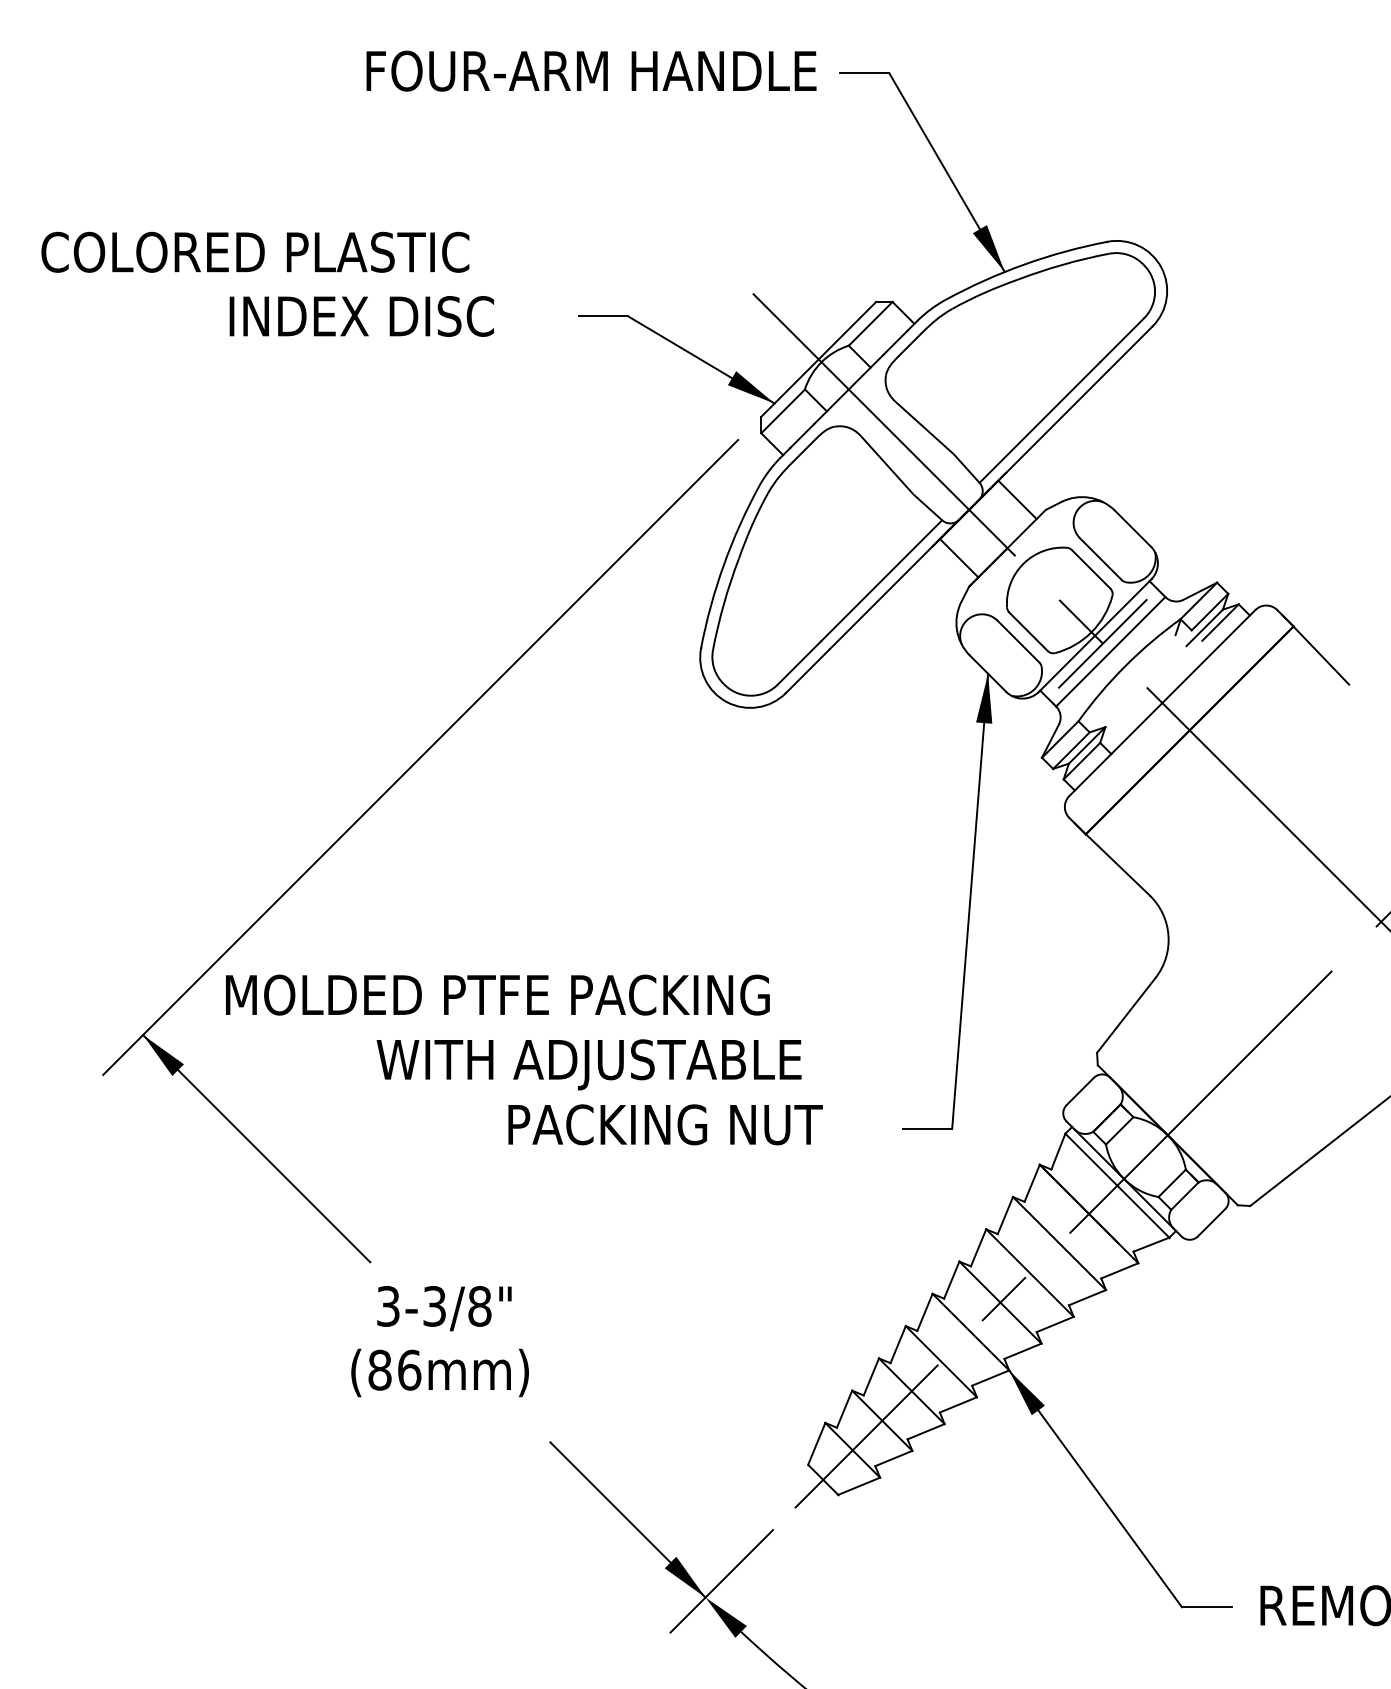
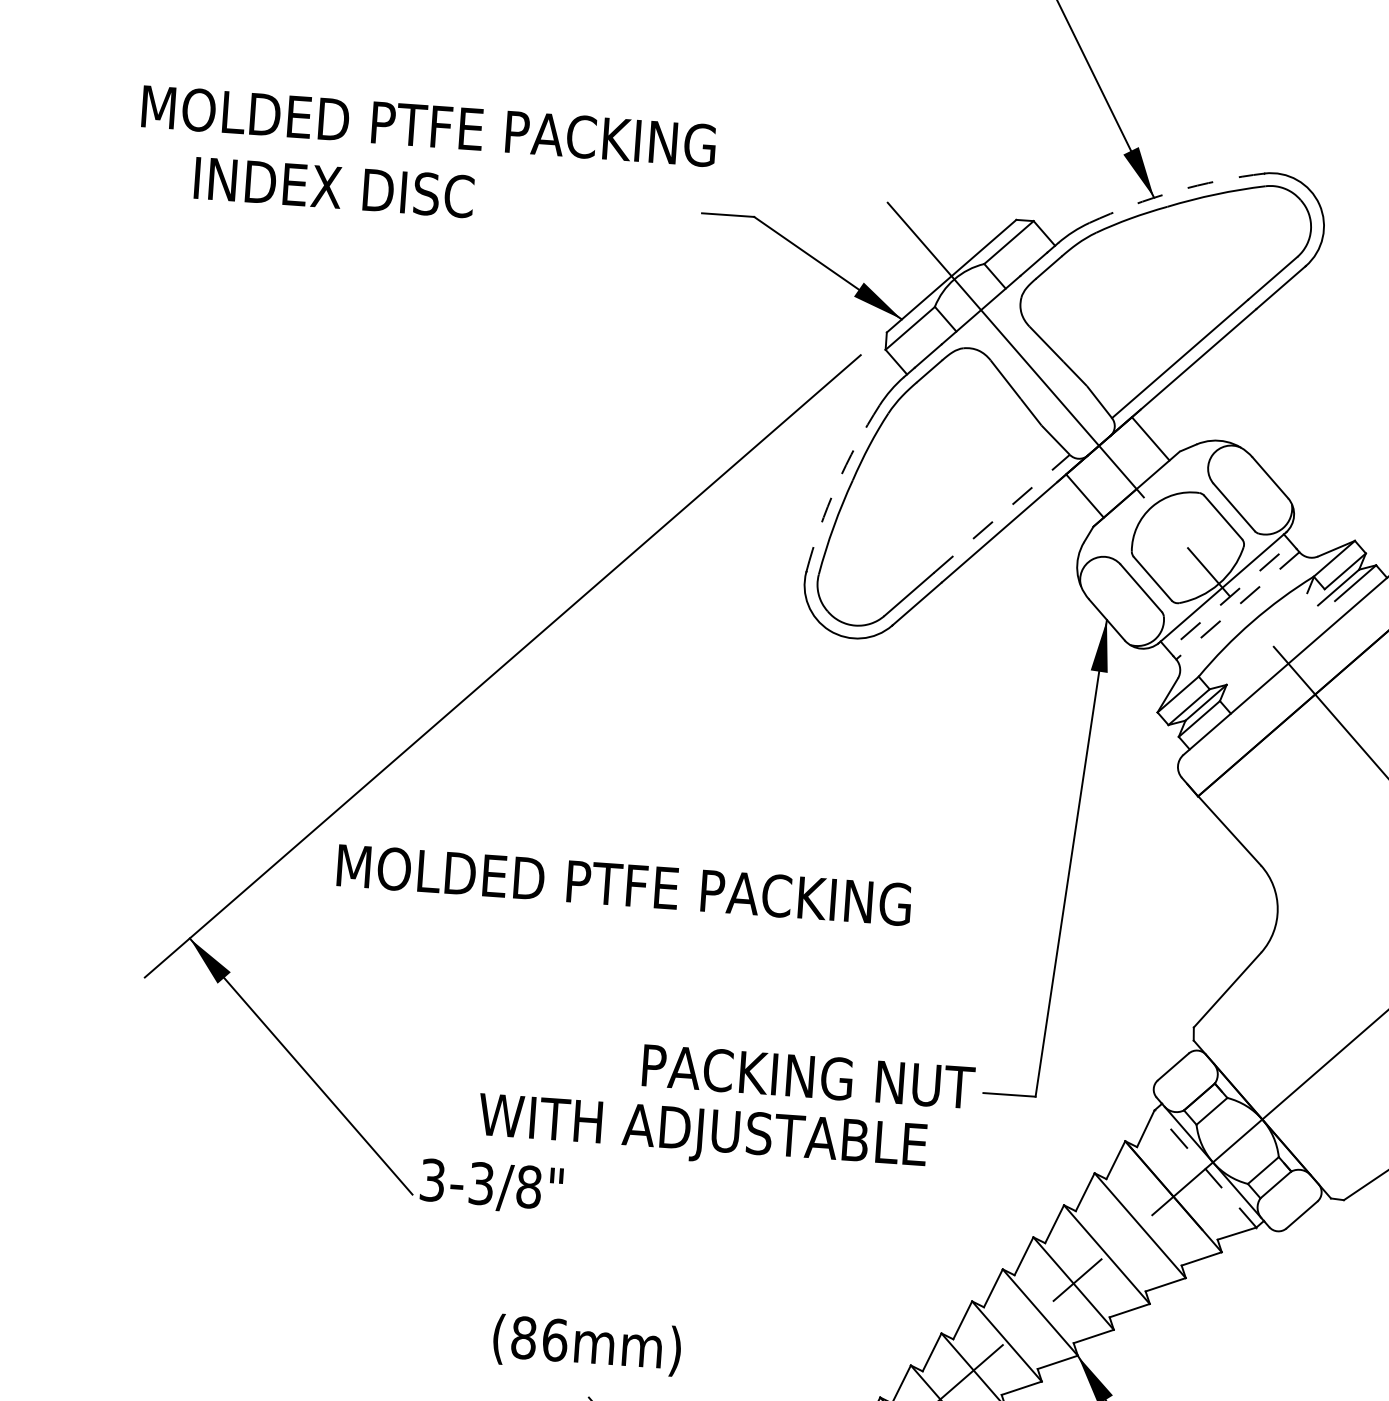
text: (314, 251) -> (428, 125), COLORED PLASTIC -> MOLDED PTFE PACKING
arc: (1024, 264) -> (1175, 191), solid -> dashed
text: (361, 316) -> (333, 187), moved
arc: (723, 564) -> (836, 485), solid -> dashed
line: (882, 580) -> (1002, 513), solid -> dashed
line: (1102, 643) -> (1229, 596), solid -> dashed
line: (1110, 652) -> (1237, 606), solid -> dashed
text: (497, 994) -> (623, 884), moved
text: (588, 1064) -> (701, 1134), moved
text: (665, 1124) -> (808, 1076), moved
line: (1117, 1185) -> (1205, 1168), solid -> dashed
text: (444, 1308) -> (491, 1186), moved
text: (439, 1372) -> (586, 1344), moved

